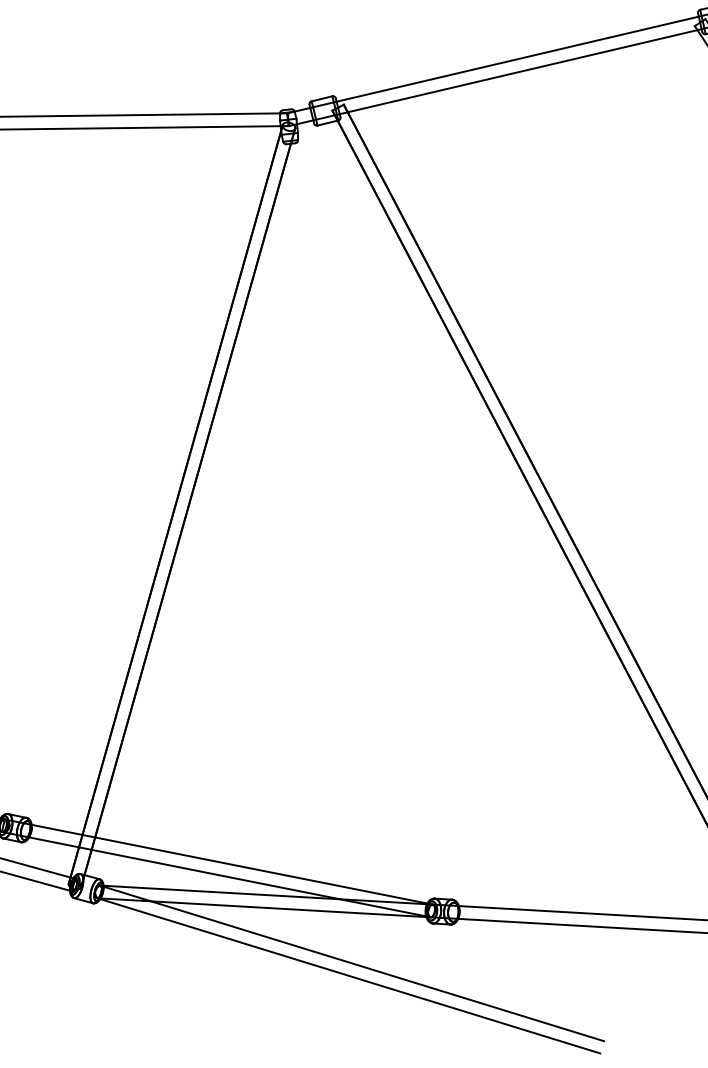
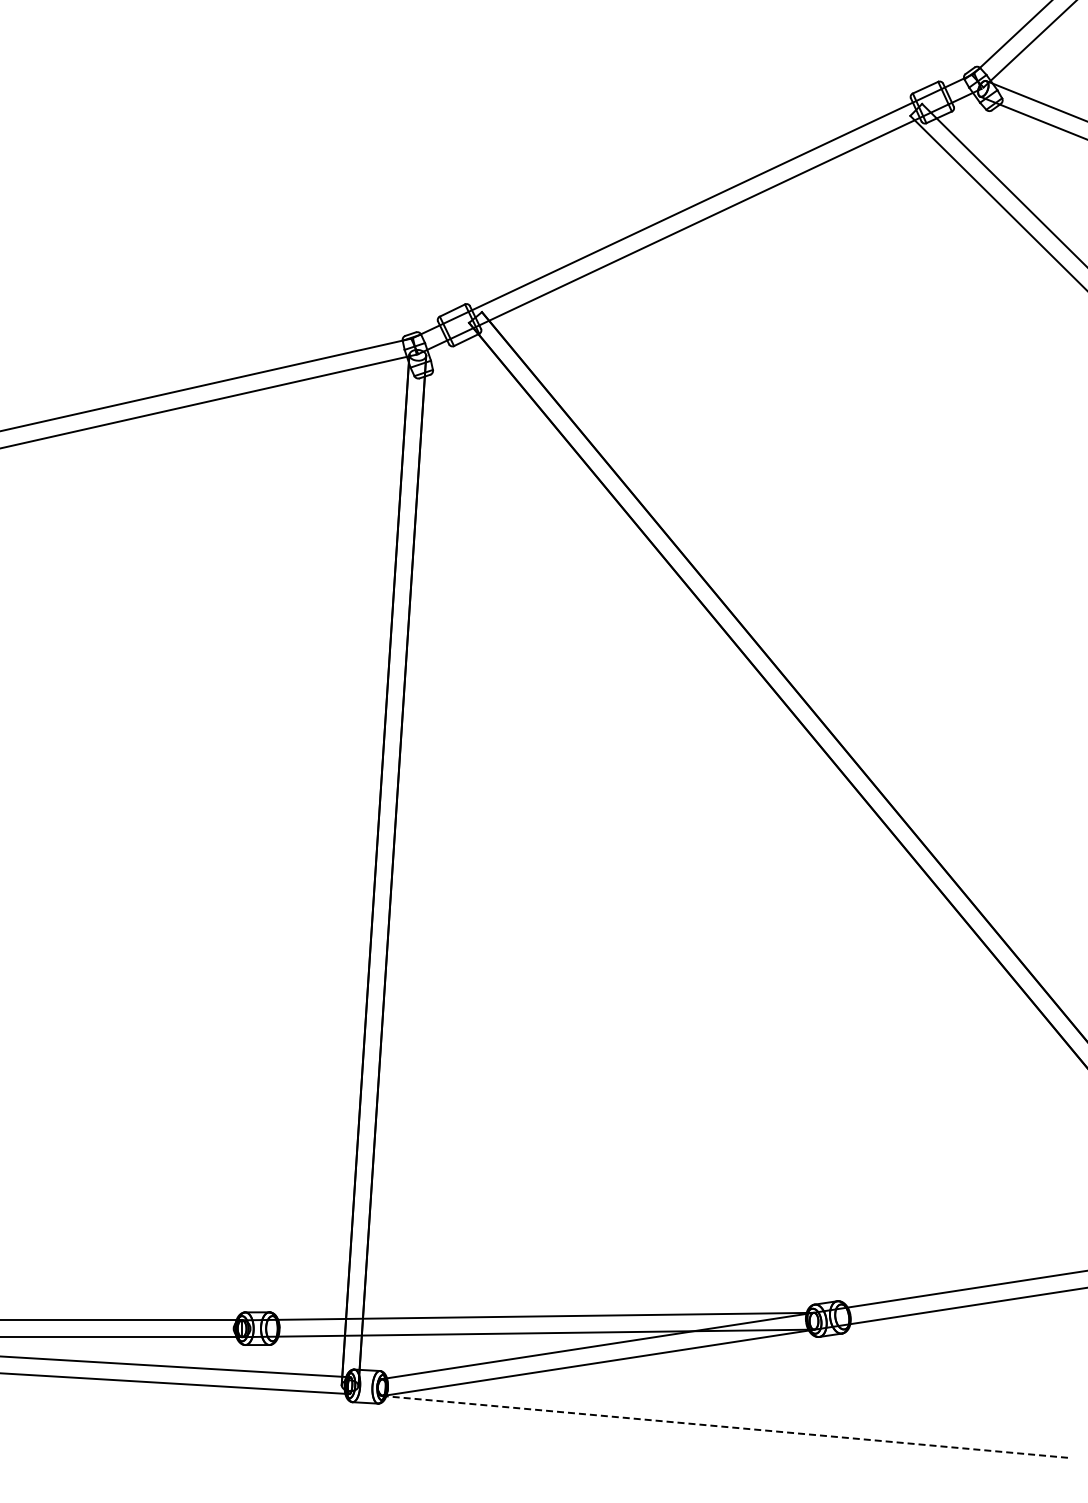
line: (352, 963) -> (726, 1410), removed
line: (348, 975) -> (725, 1426), solid -> dashed

